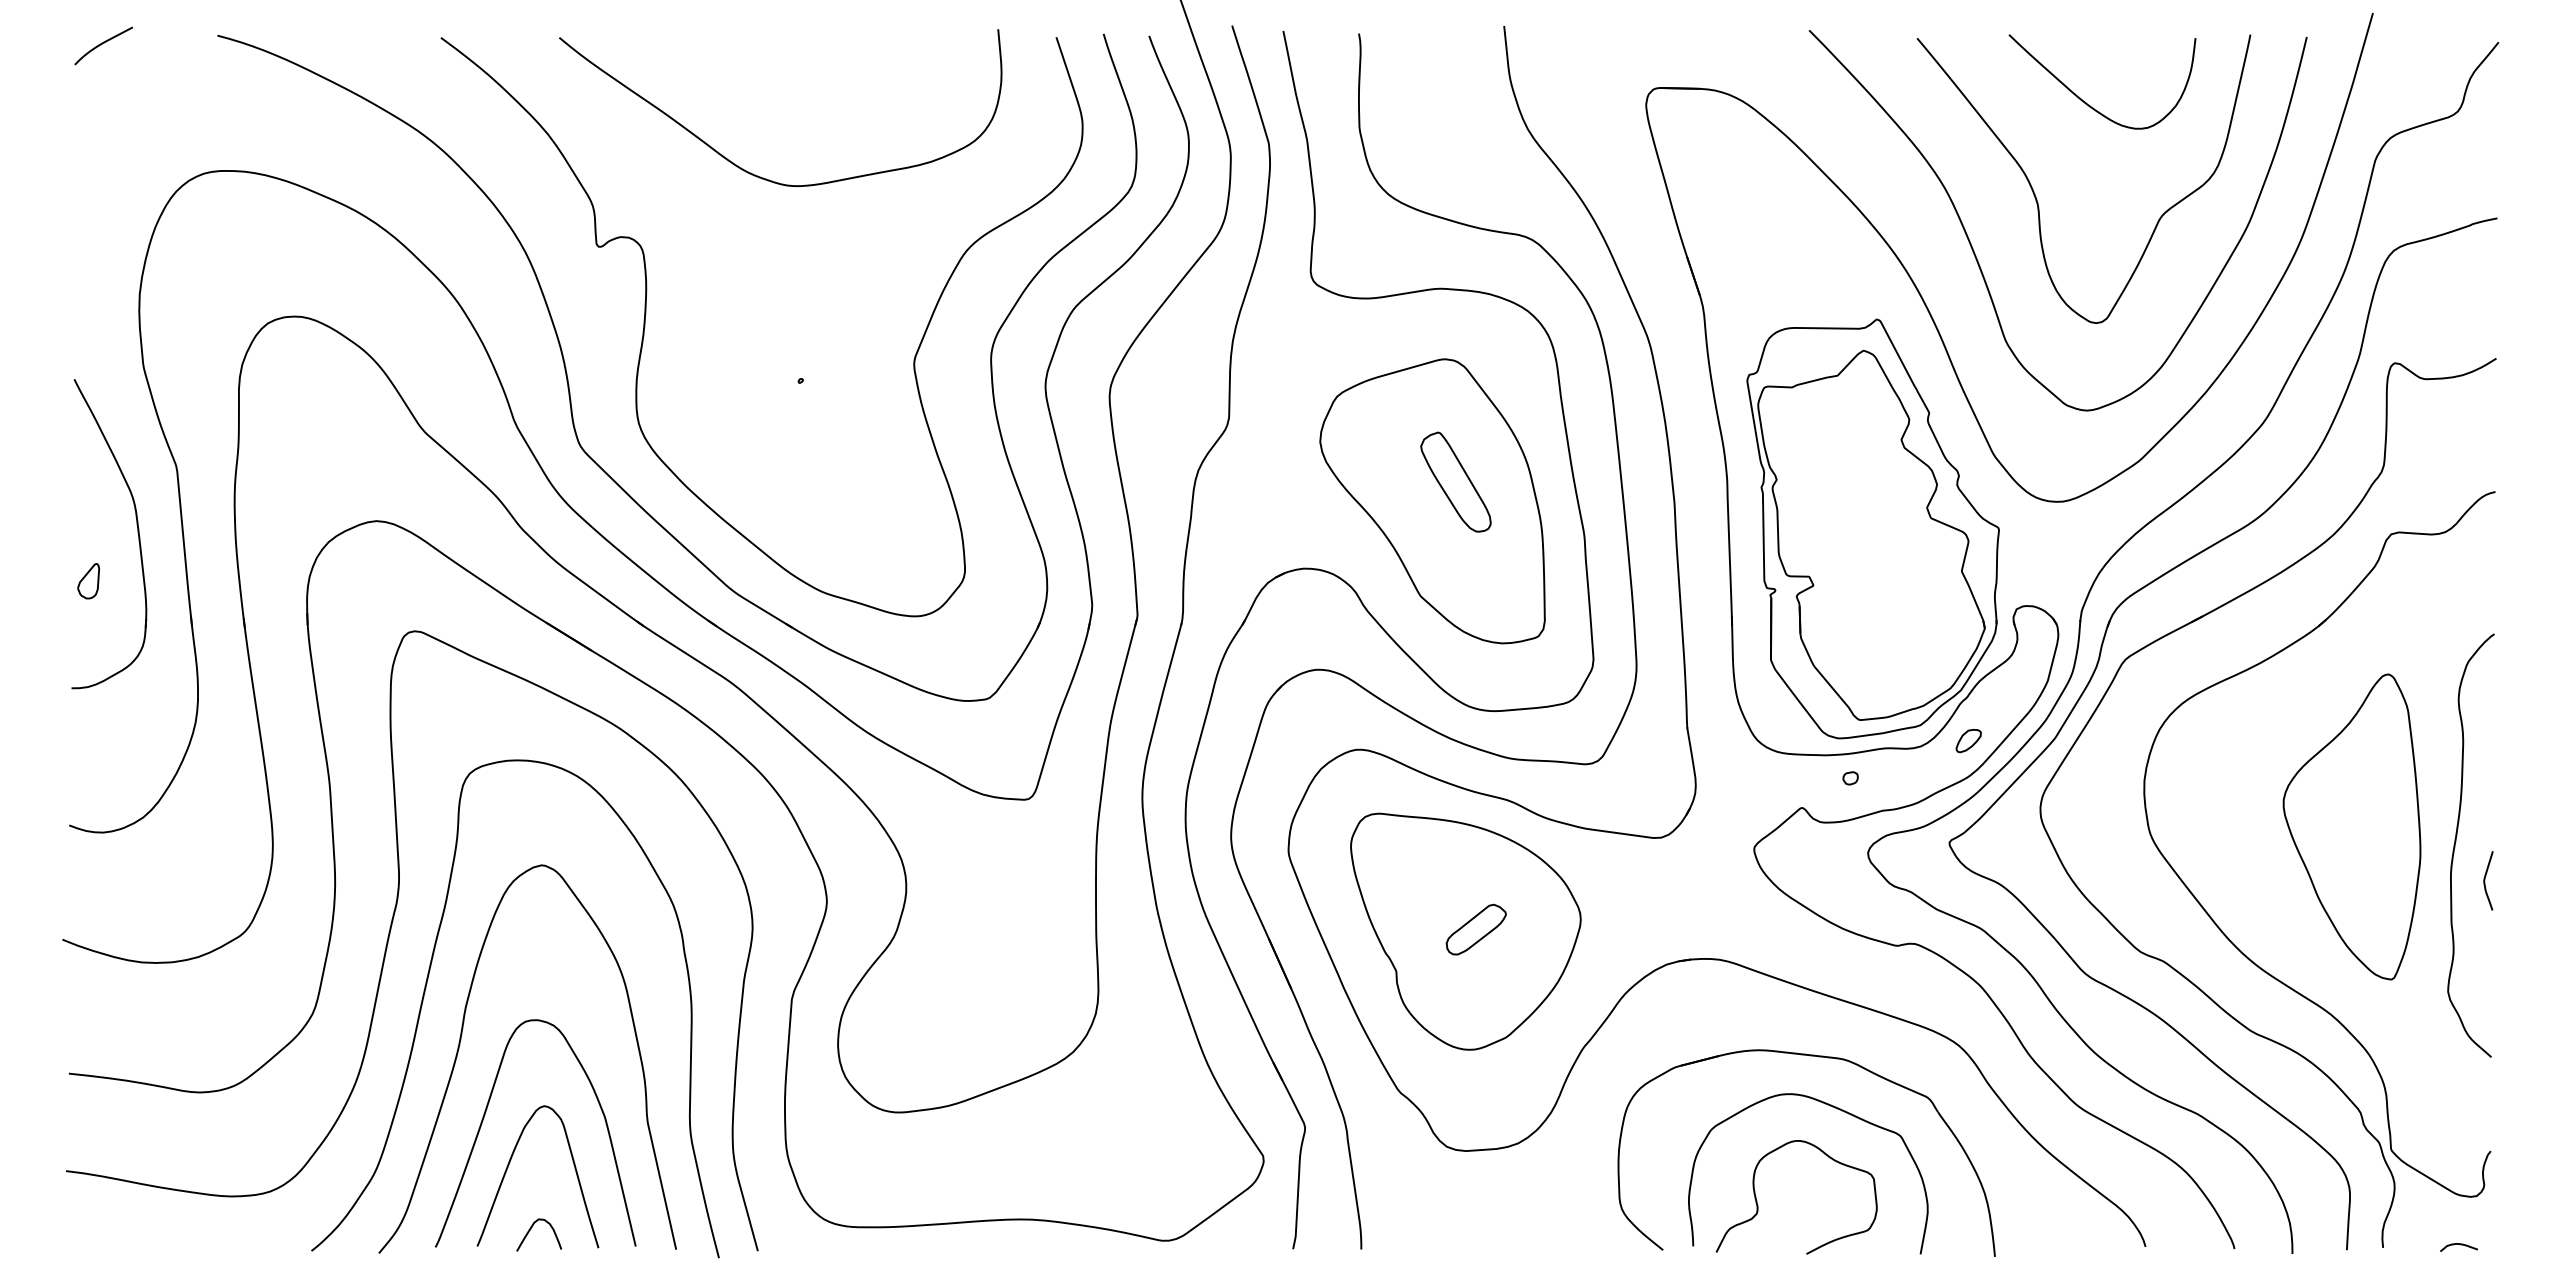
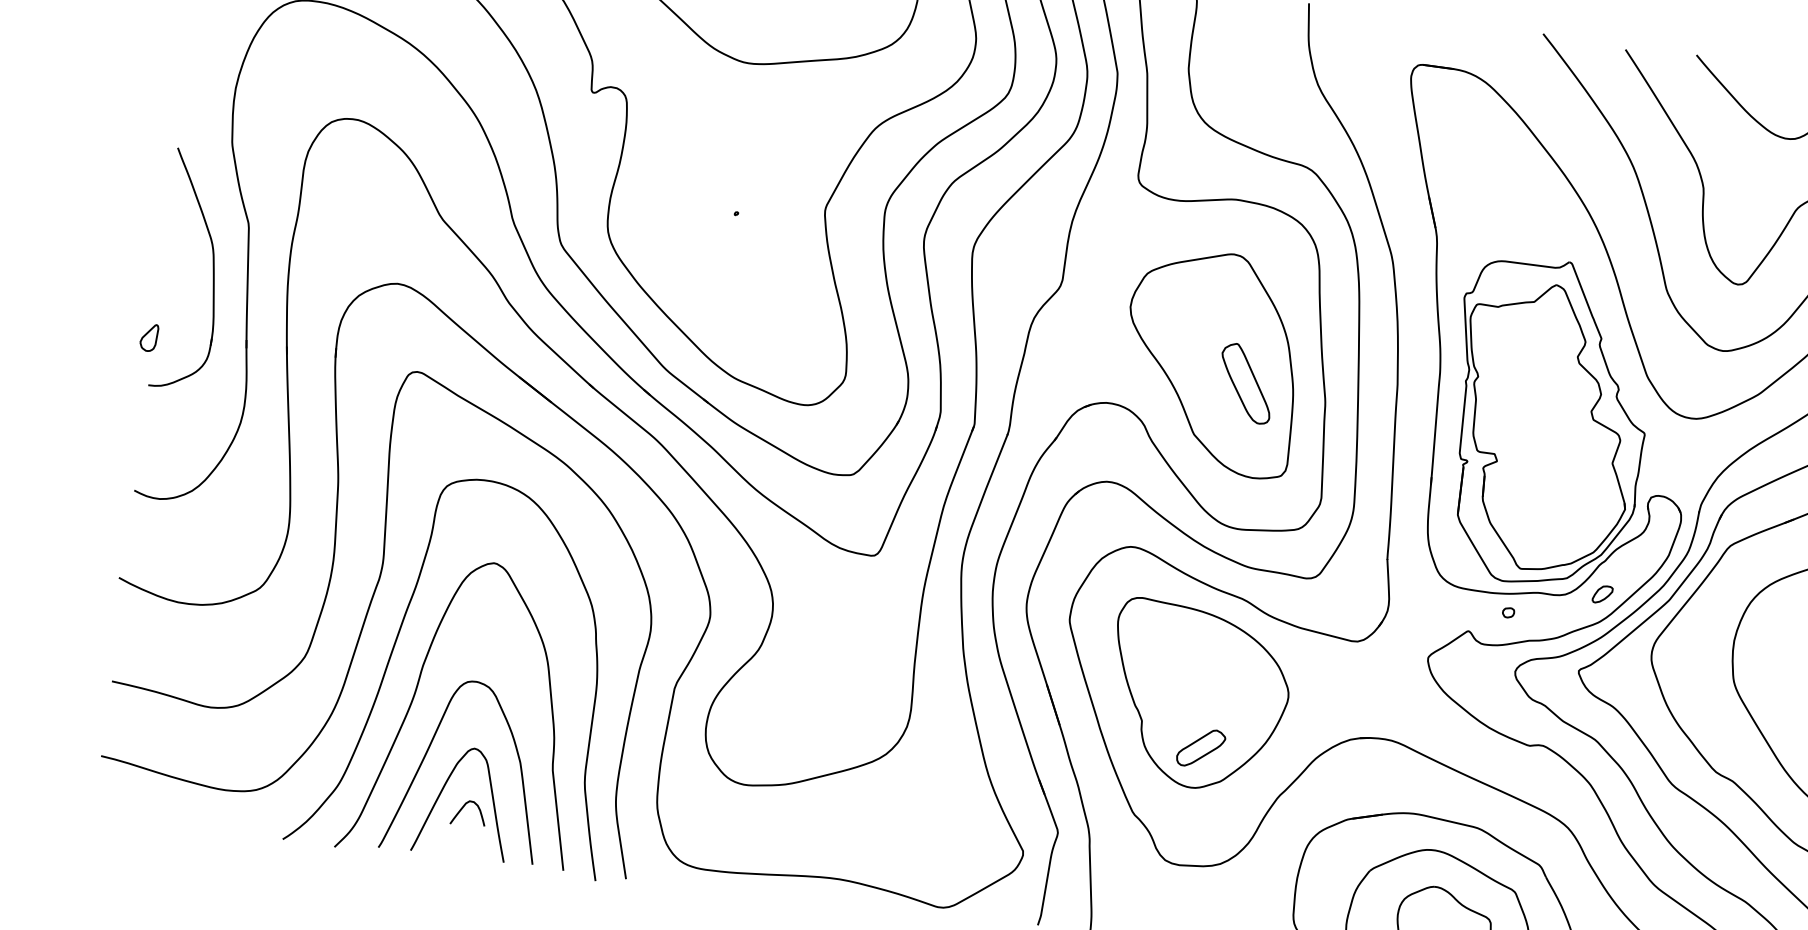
part: (1455, 481) -> (1245, 383), moved
part: (88, 581) -> (149, 337), moved
part: (1475, 929) -> (1200, 747), moved
curve: (531, 1229) -> (463, 808), moved

